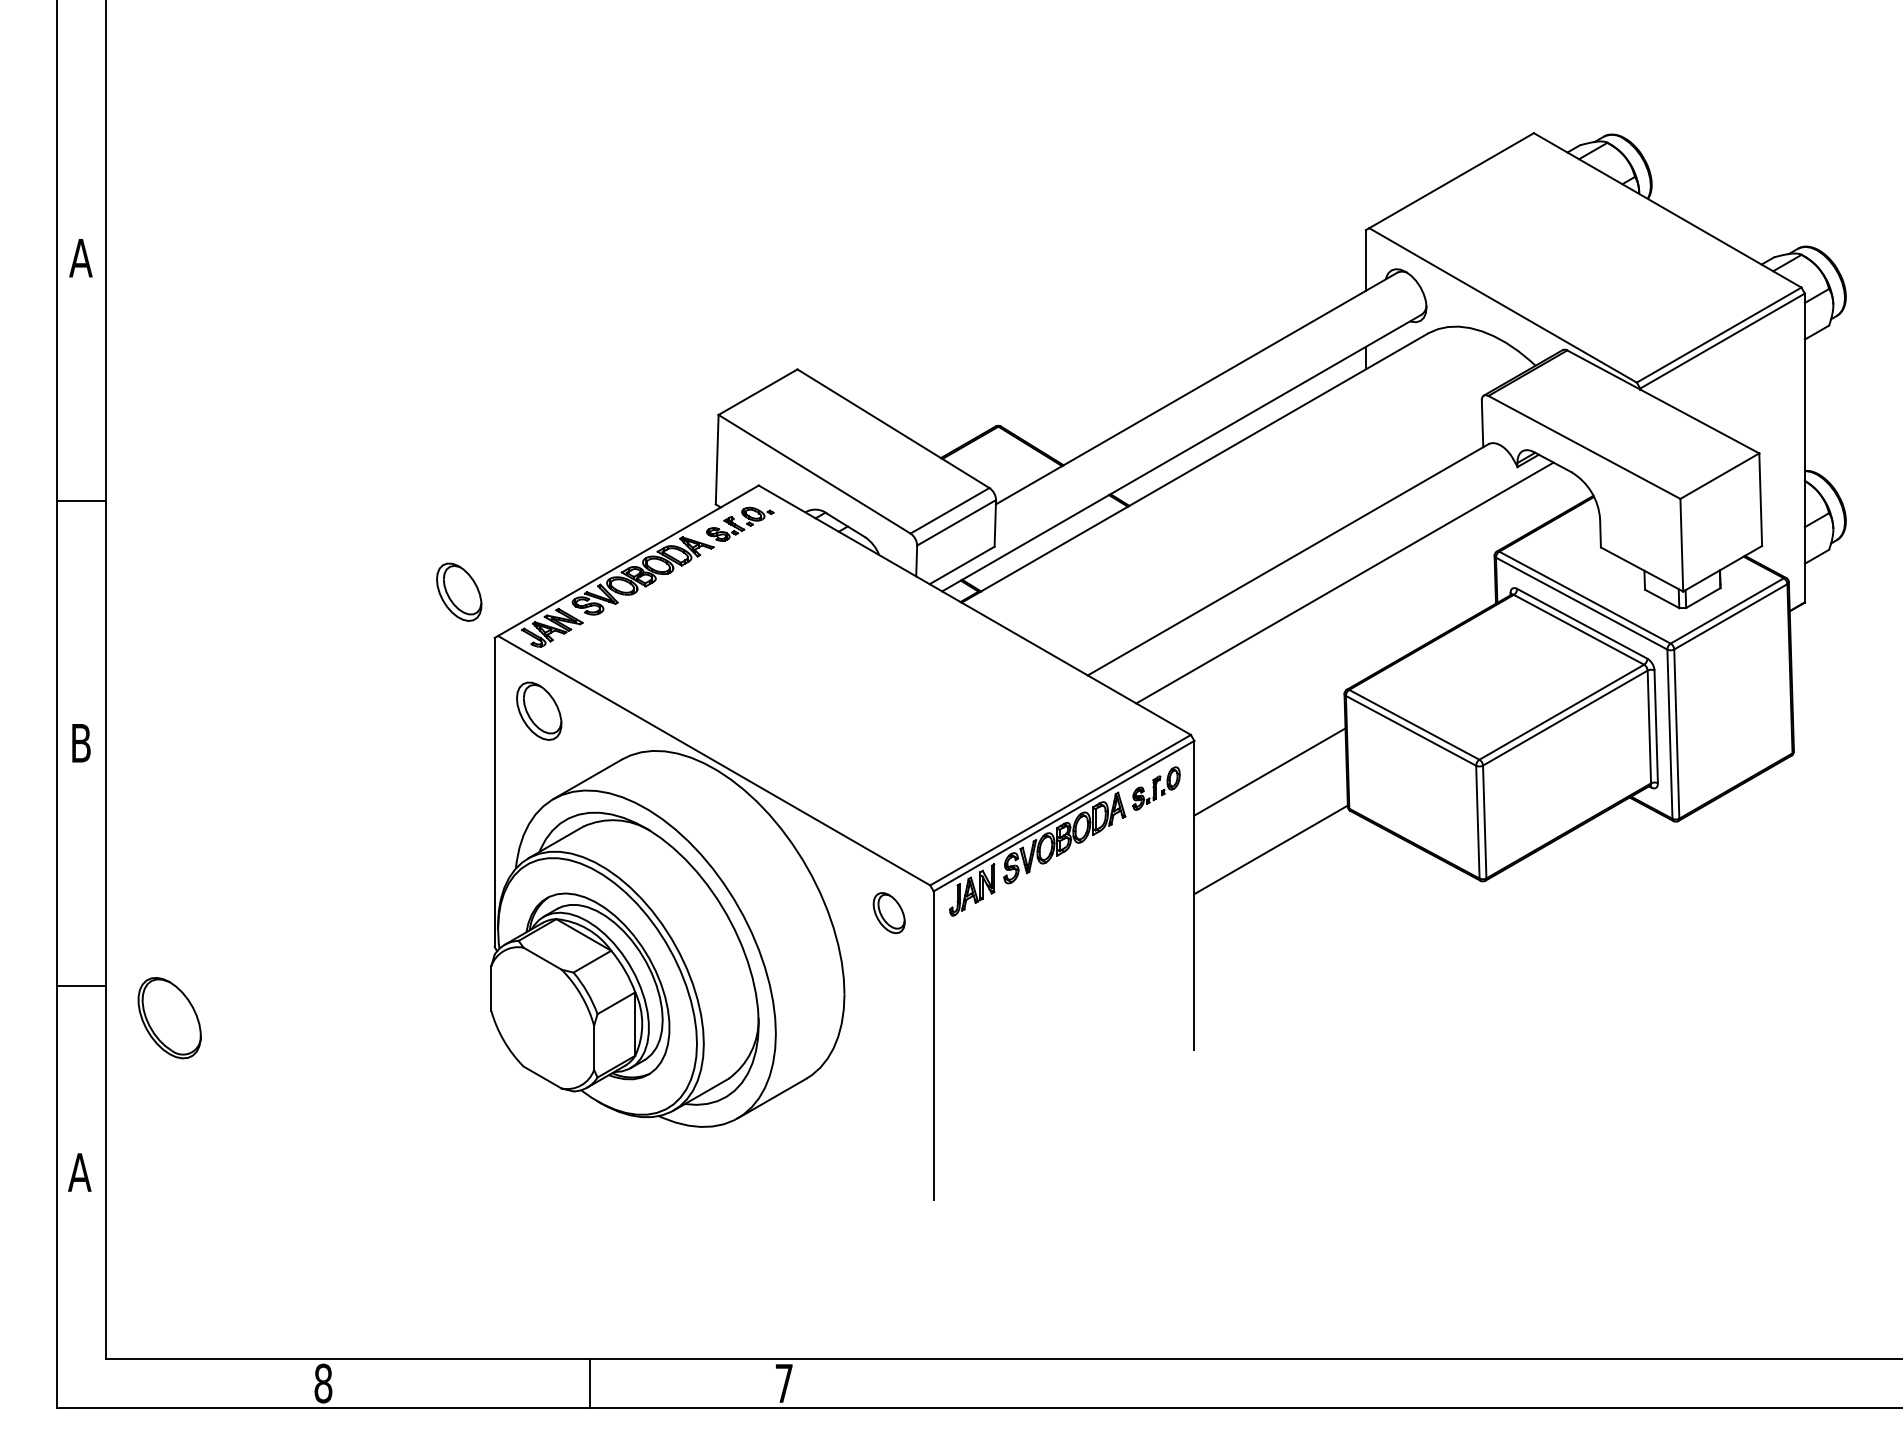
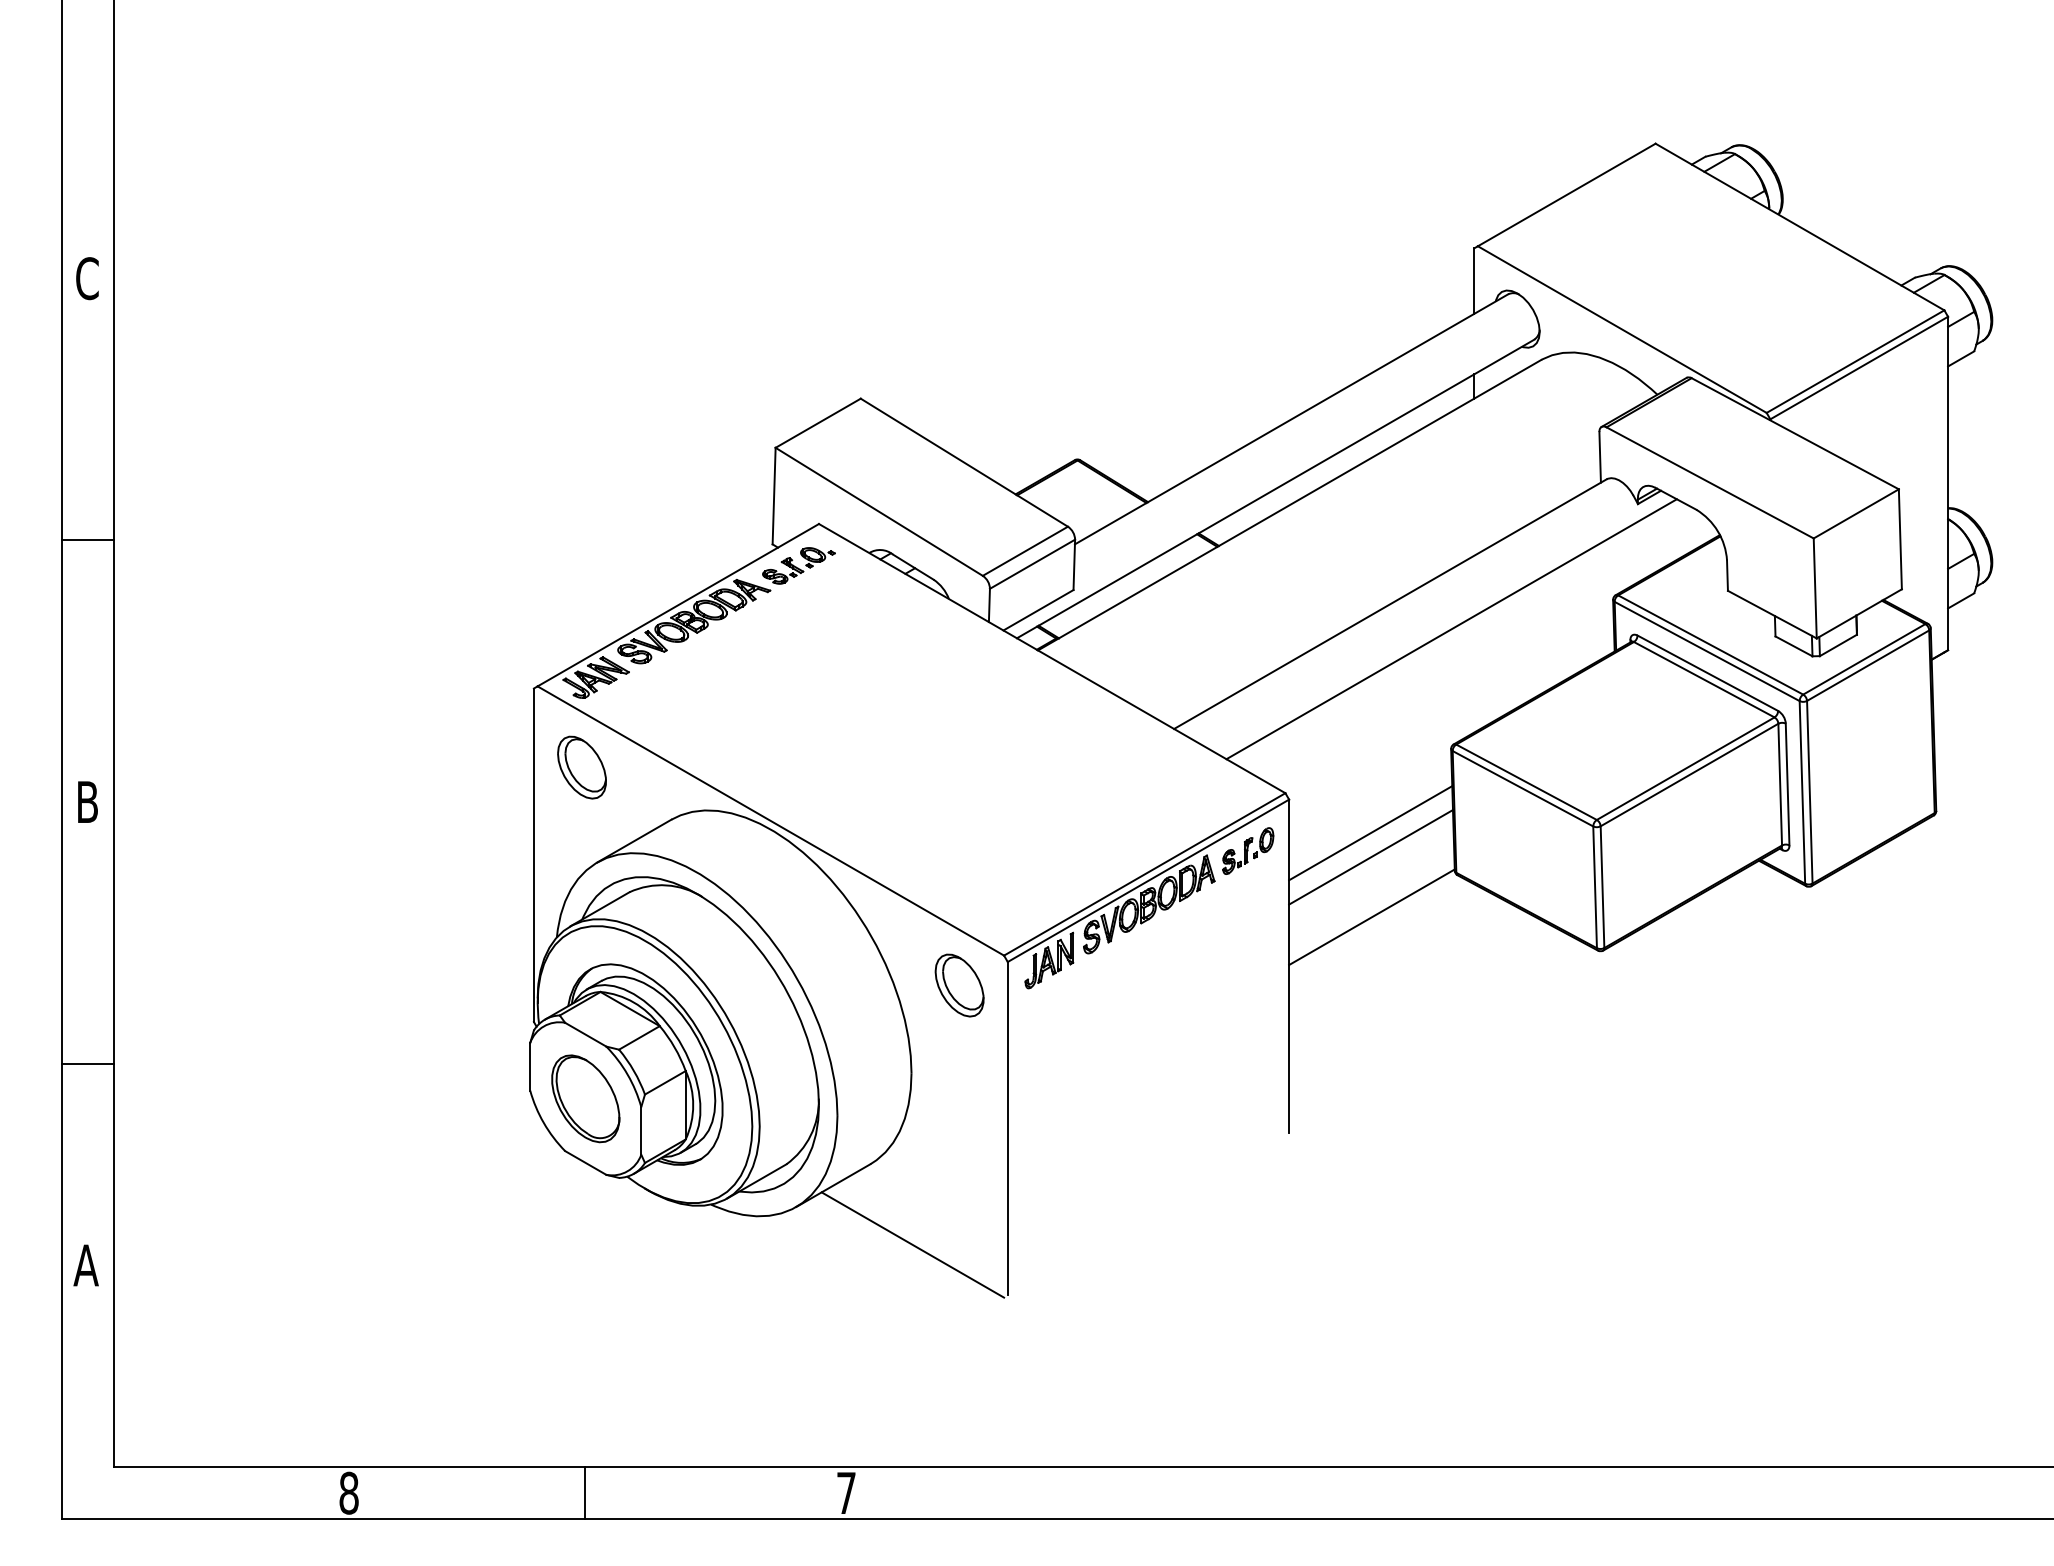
text: (80, 258) -> (86, 278), A -> C
part: (459, 591) -> (495, 638), removed
line: (1270, 794) -> (1371, 857), added
part: (889, 912) -> (960, 984), size x1.43
part: (169, 1018) -> (585, 1099), moved
line: (845, 1153) -> (912, 1244), added
line: (590, 1383) -> (585, 1493), moved

